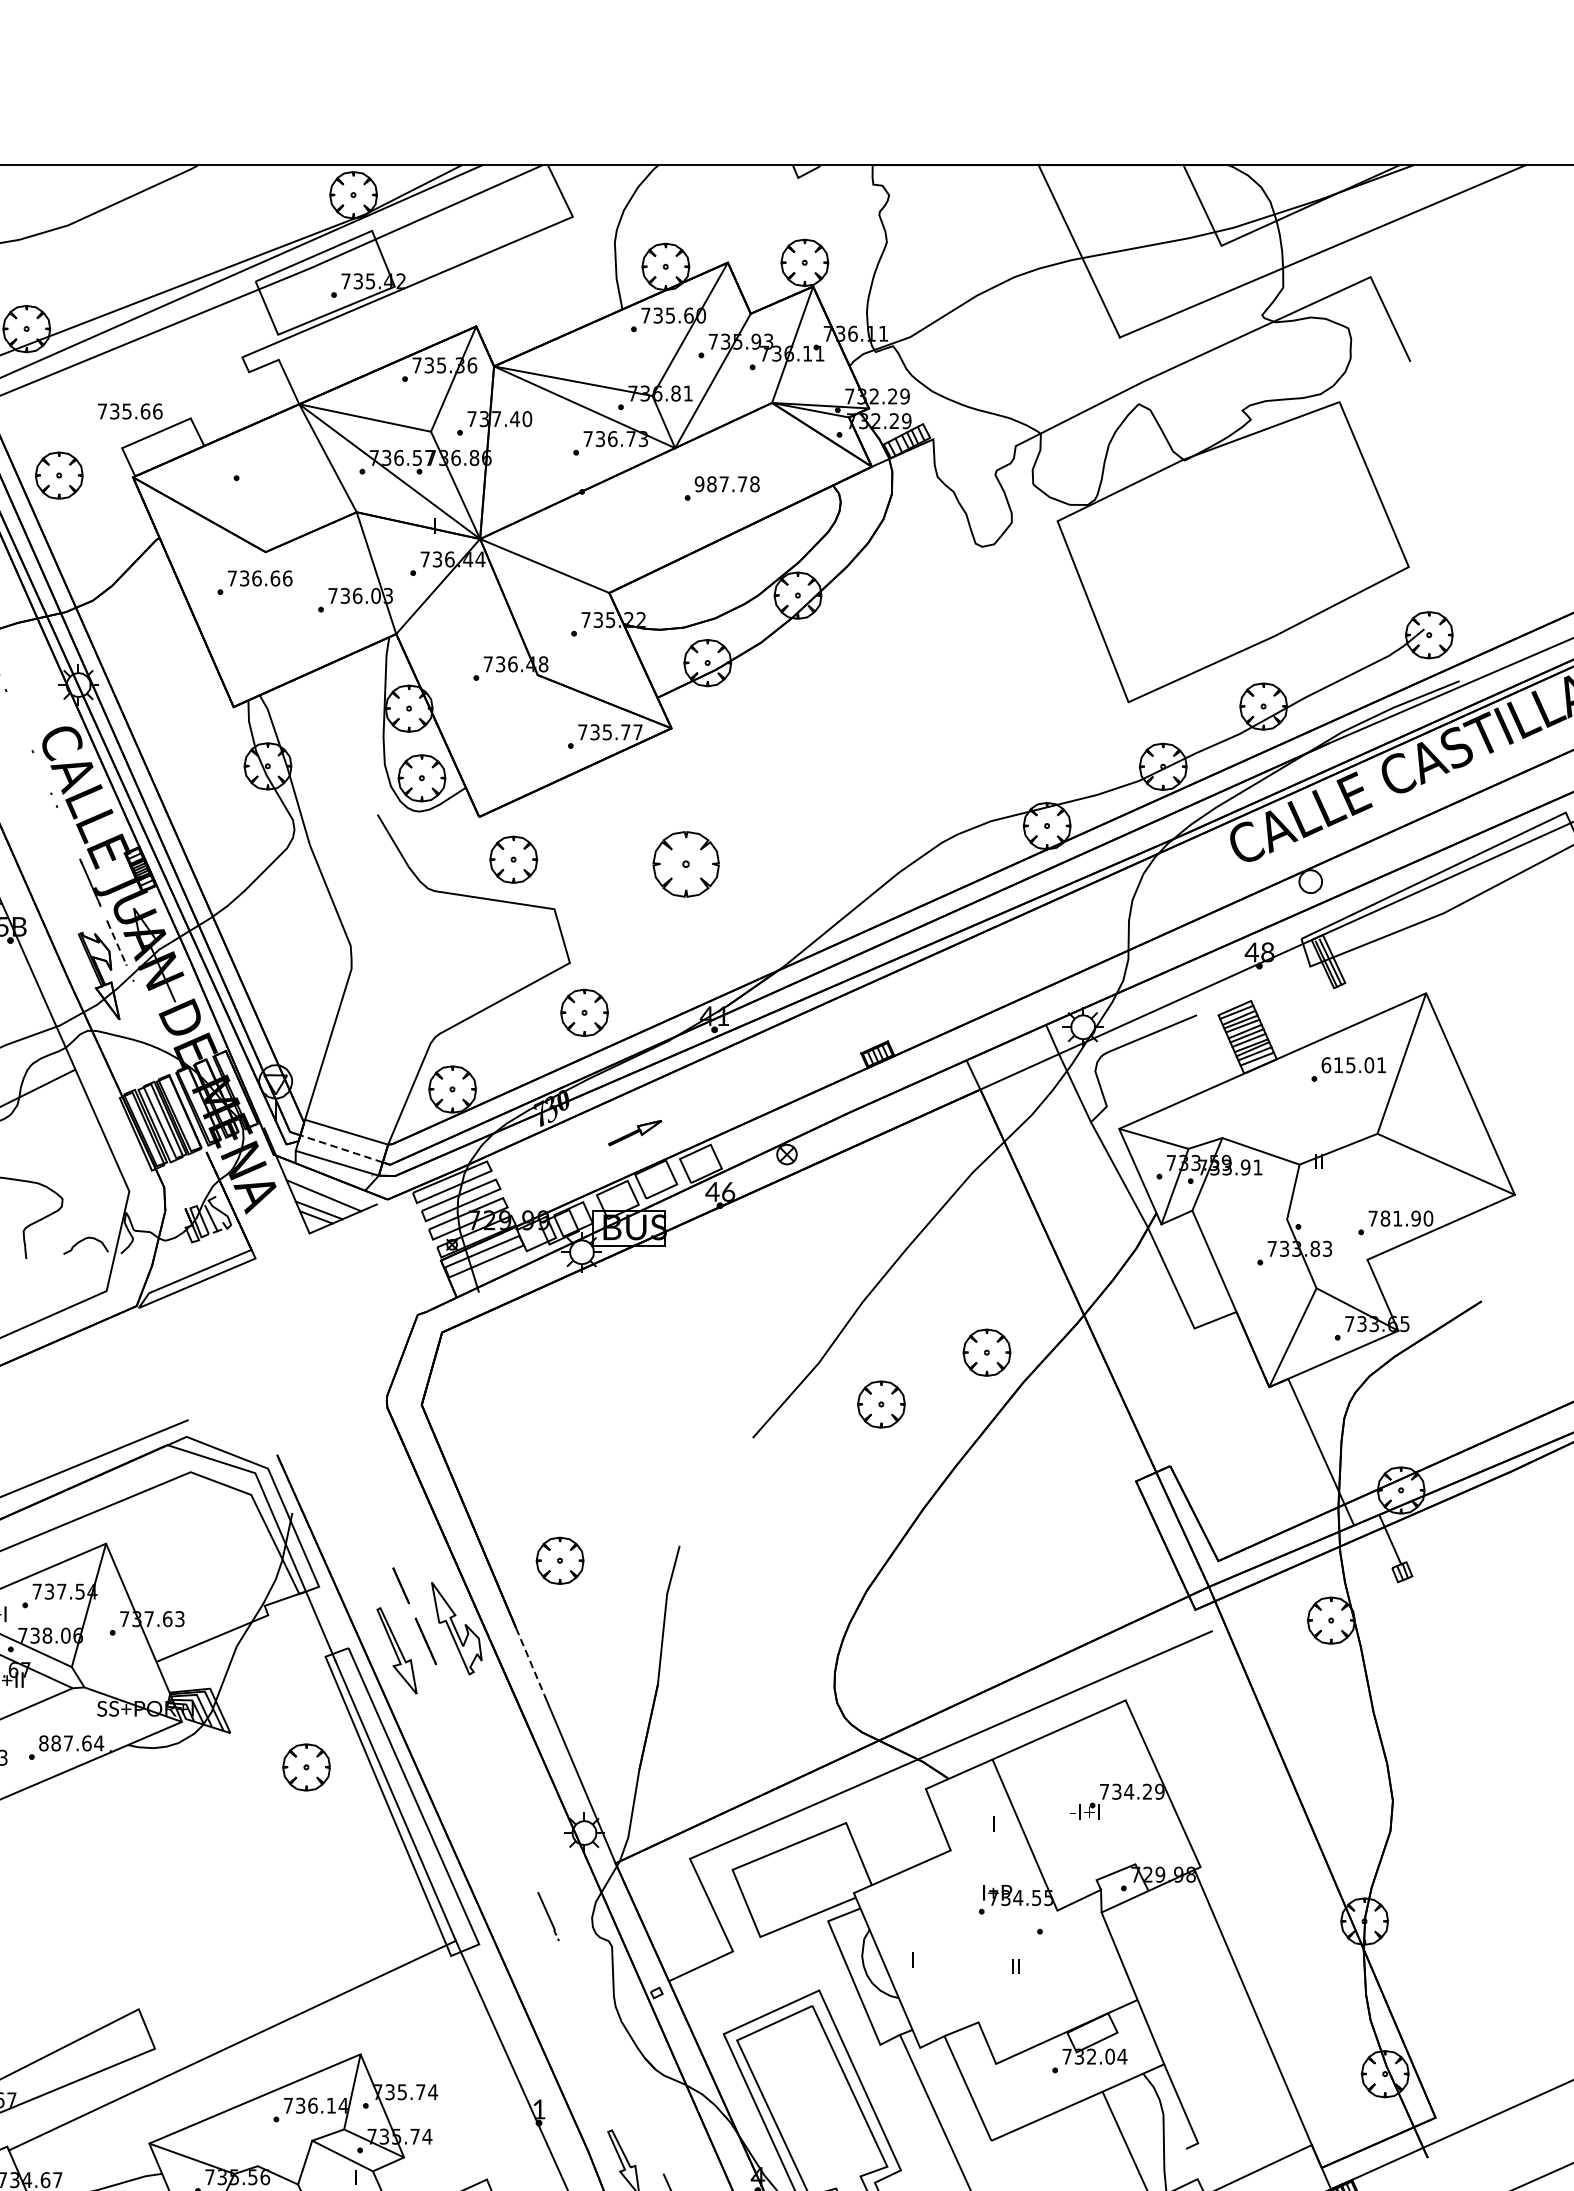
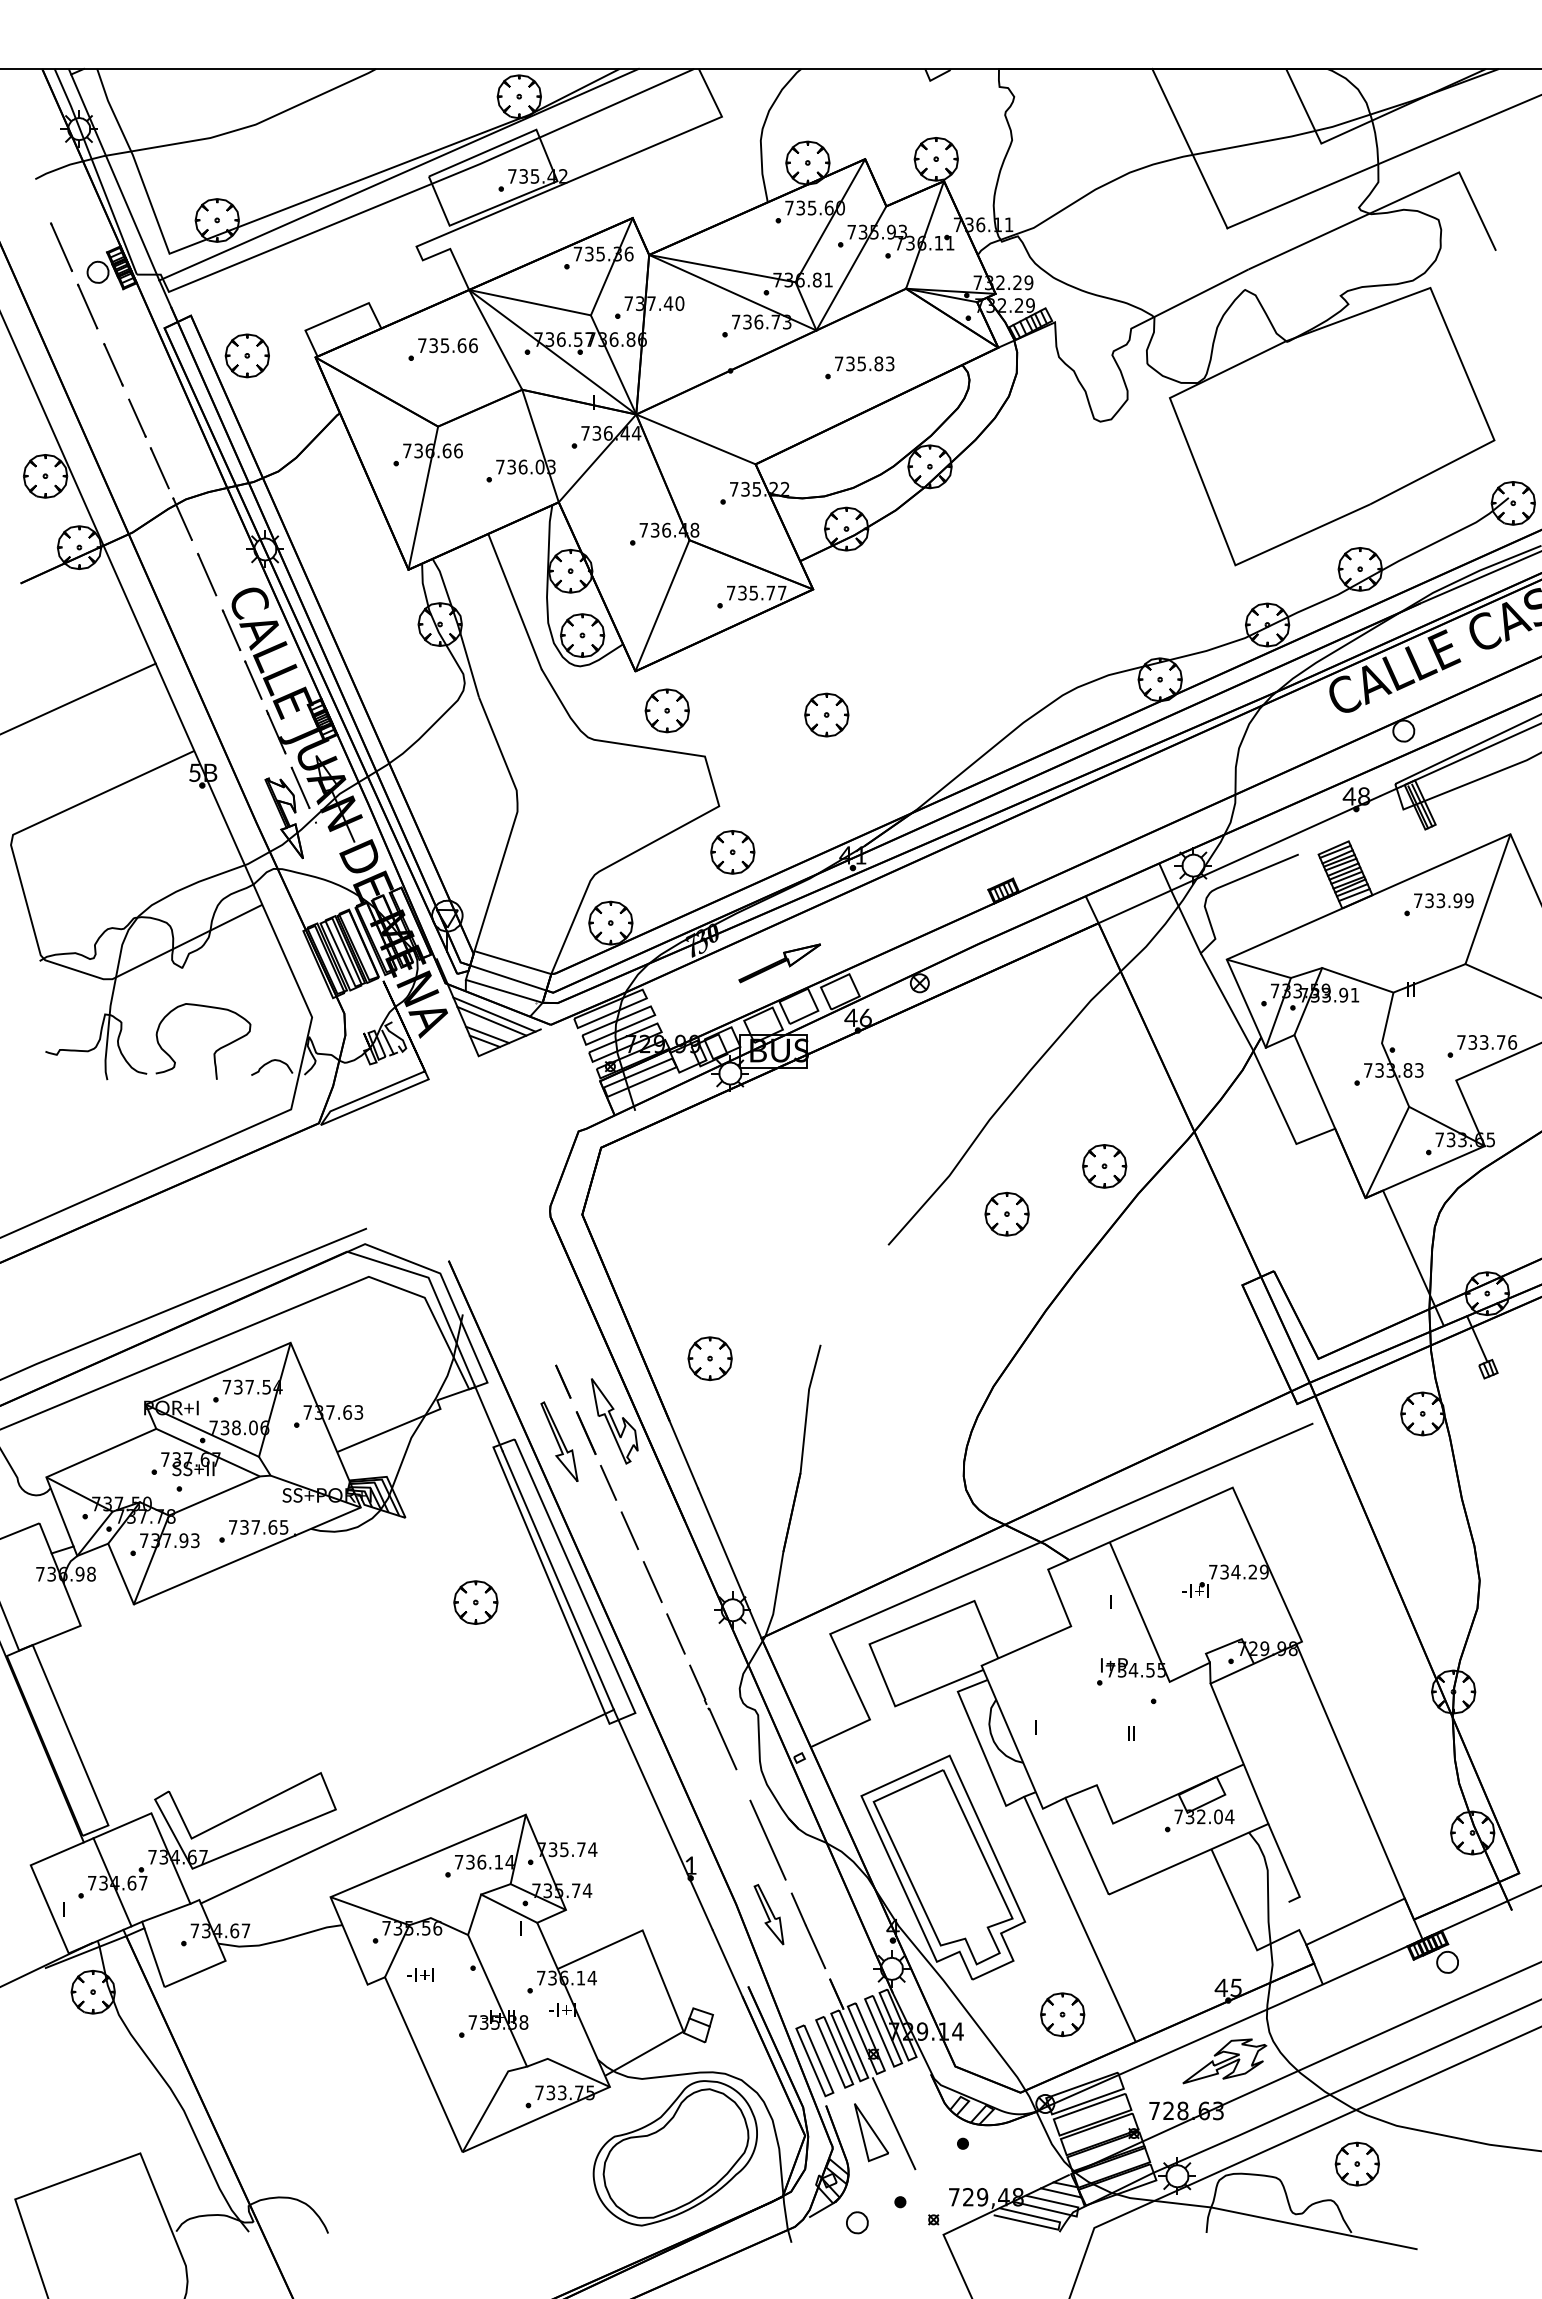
text: (129, 411) -> (447, 345), moved
text: (727, 483) -> (864, 363), 987.78 -> 735.83
line: (249, 628) -> (423, 497), added
line: (16, 713) -> (207, 575), added
line: (348, 741) -> (514, 601), added
line: (508, 745) -> (662, 605), added
line: (42, 772) -> (231, 630), added
line: (65, 826) -> (253, 680), added
part: (685, 863) -> (826, 714), size x0.71
line: (116, 943) -> (300, 788), dashed -> solid
text: (1353, 1064) -> (1443, 900), 615.01 -> 733.99
part: (635, 1133) -> (779, 963), size x1.67
line: (340, 1148) -> (507, 977), dashed -> solid
line: (326, 1188) -> (494, 1014), added
text: (1406, 1218) -> (1492, 1042), 781.90 -> 733.76
line: (531, 1664) -> (683, 1454), dashed -> solid
line: (450, 1694) -> (608, 1482), added
text: (71, 1743) -> (258, 1527), 887.64 -> 737.65
line: (472, 1746) -> (629, 1530), added
part: (306, 1767) -> (475, 1602), moved
line: (497, 1803) -> (652, 1582), added
line: (522, 1858) -> (675, 1633), added
line: (573, 1972) -> (722, 1739), added
line: (622, 2081) -> (767, 1839), added
line: (655, 2156) -> (798, 1909), added

